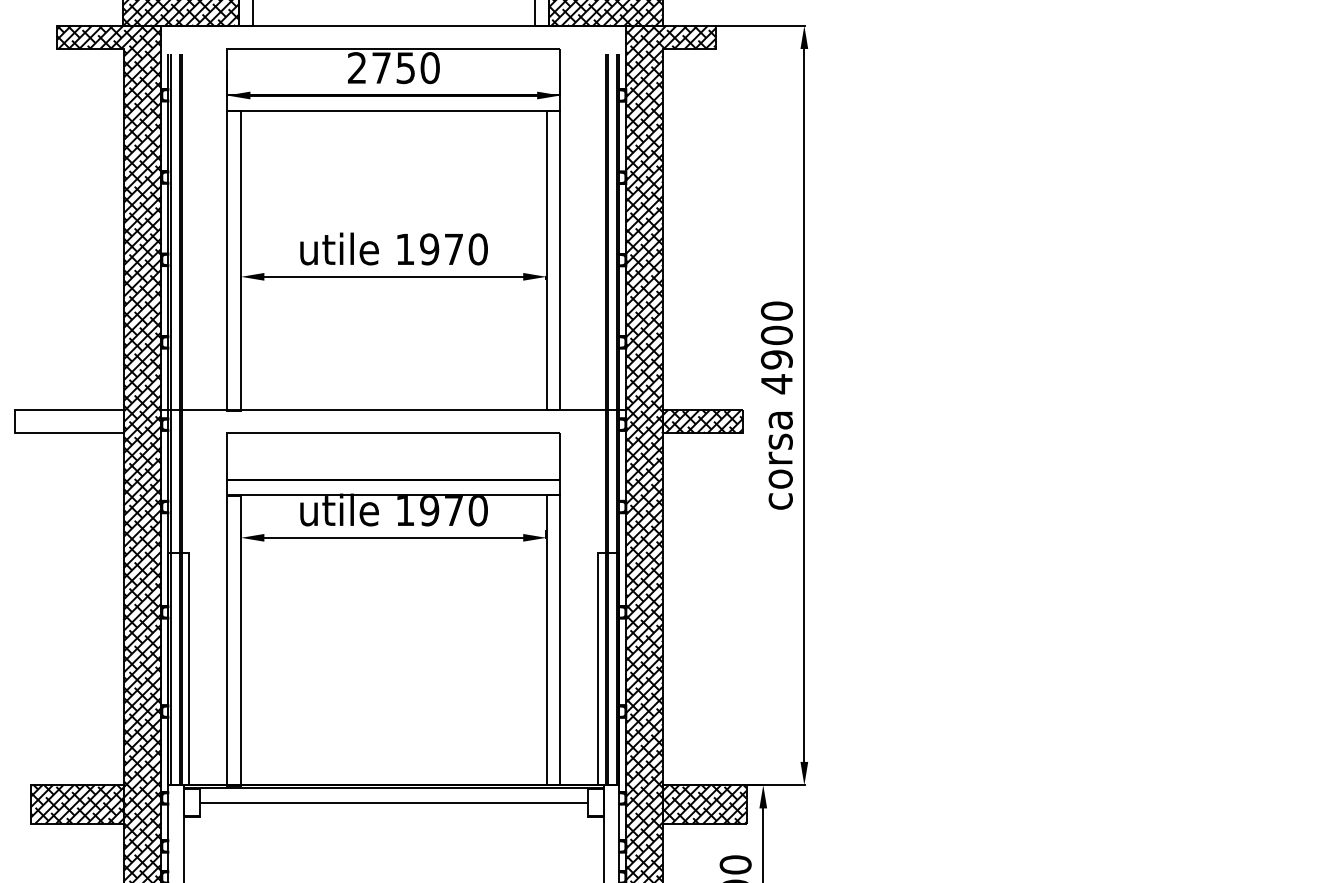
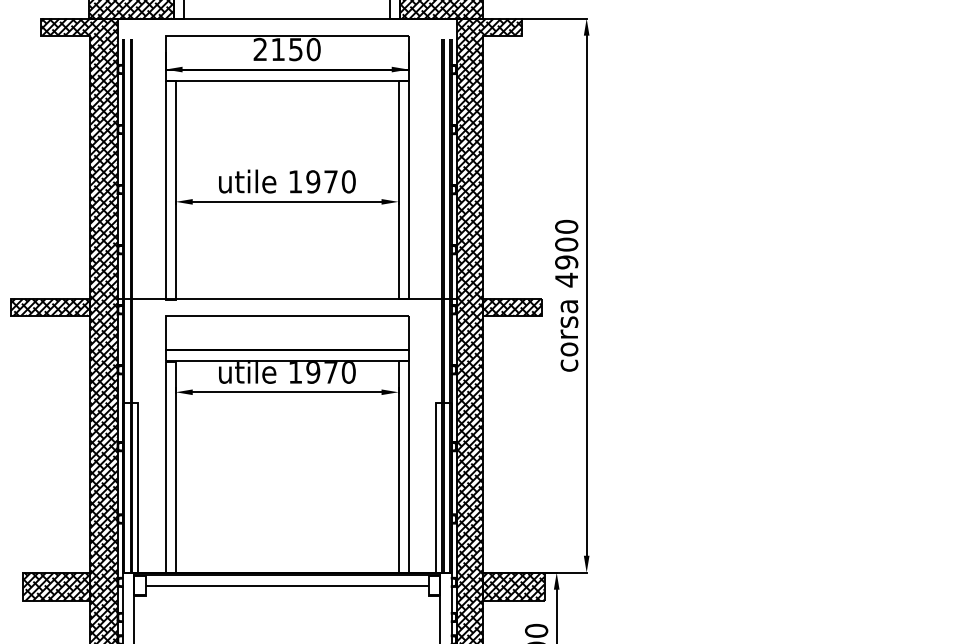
text: (380, 67) -> (277, 49), 2750 -> 2150
hatch: (69, 421) -> (50, 307), added

